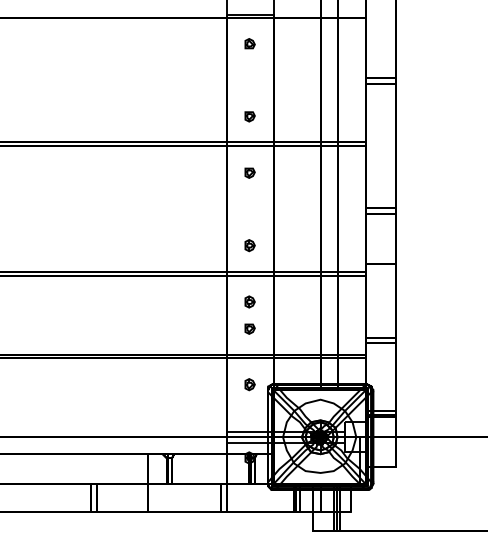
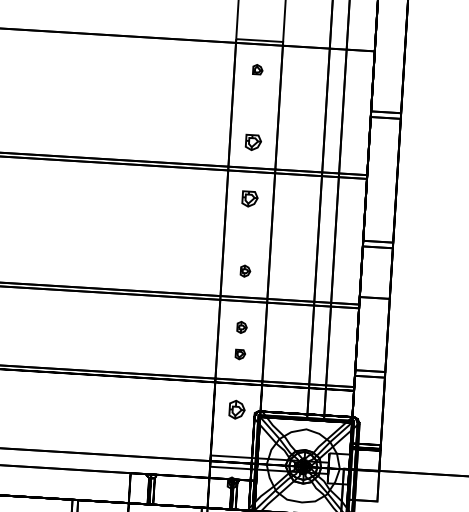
part: (249, 116) -> (252, 142), size x1.6
part: (249, 172) -> (249, 198), size x1.6
part: (249, 384) -> (236, 409), size x1.6

